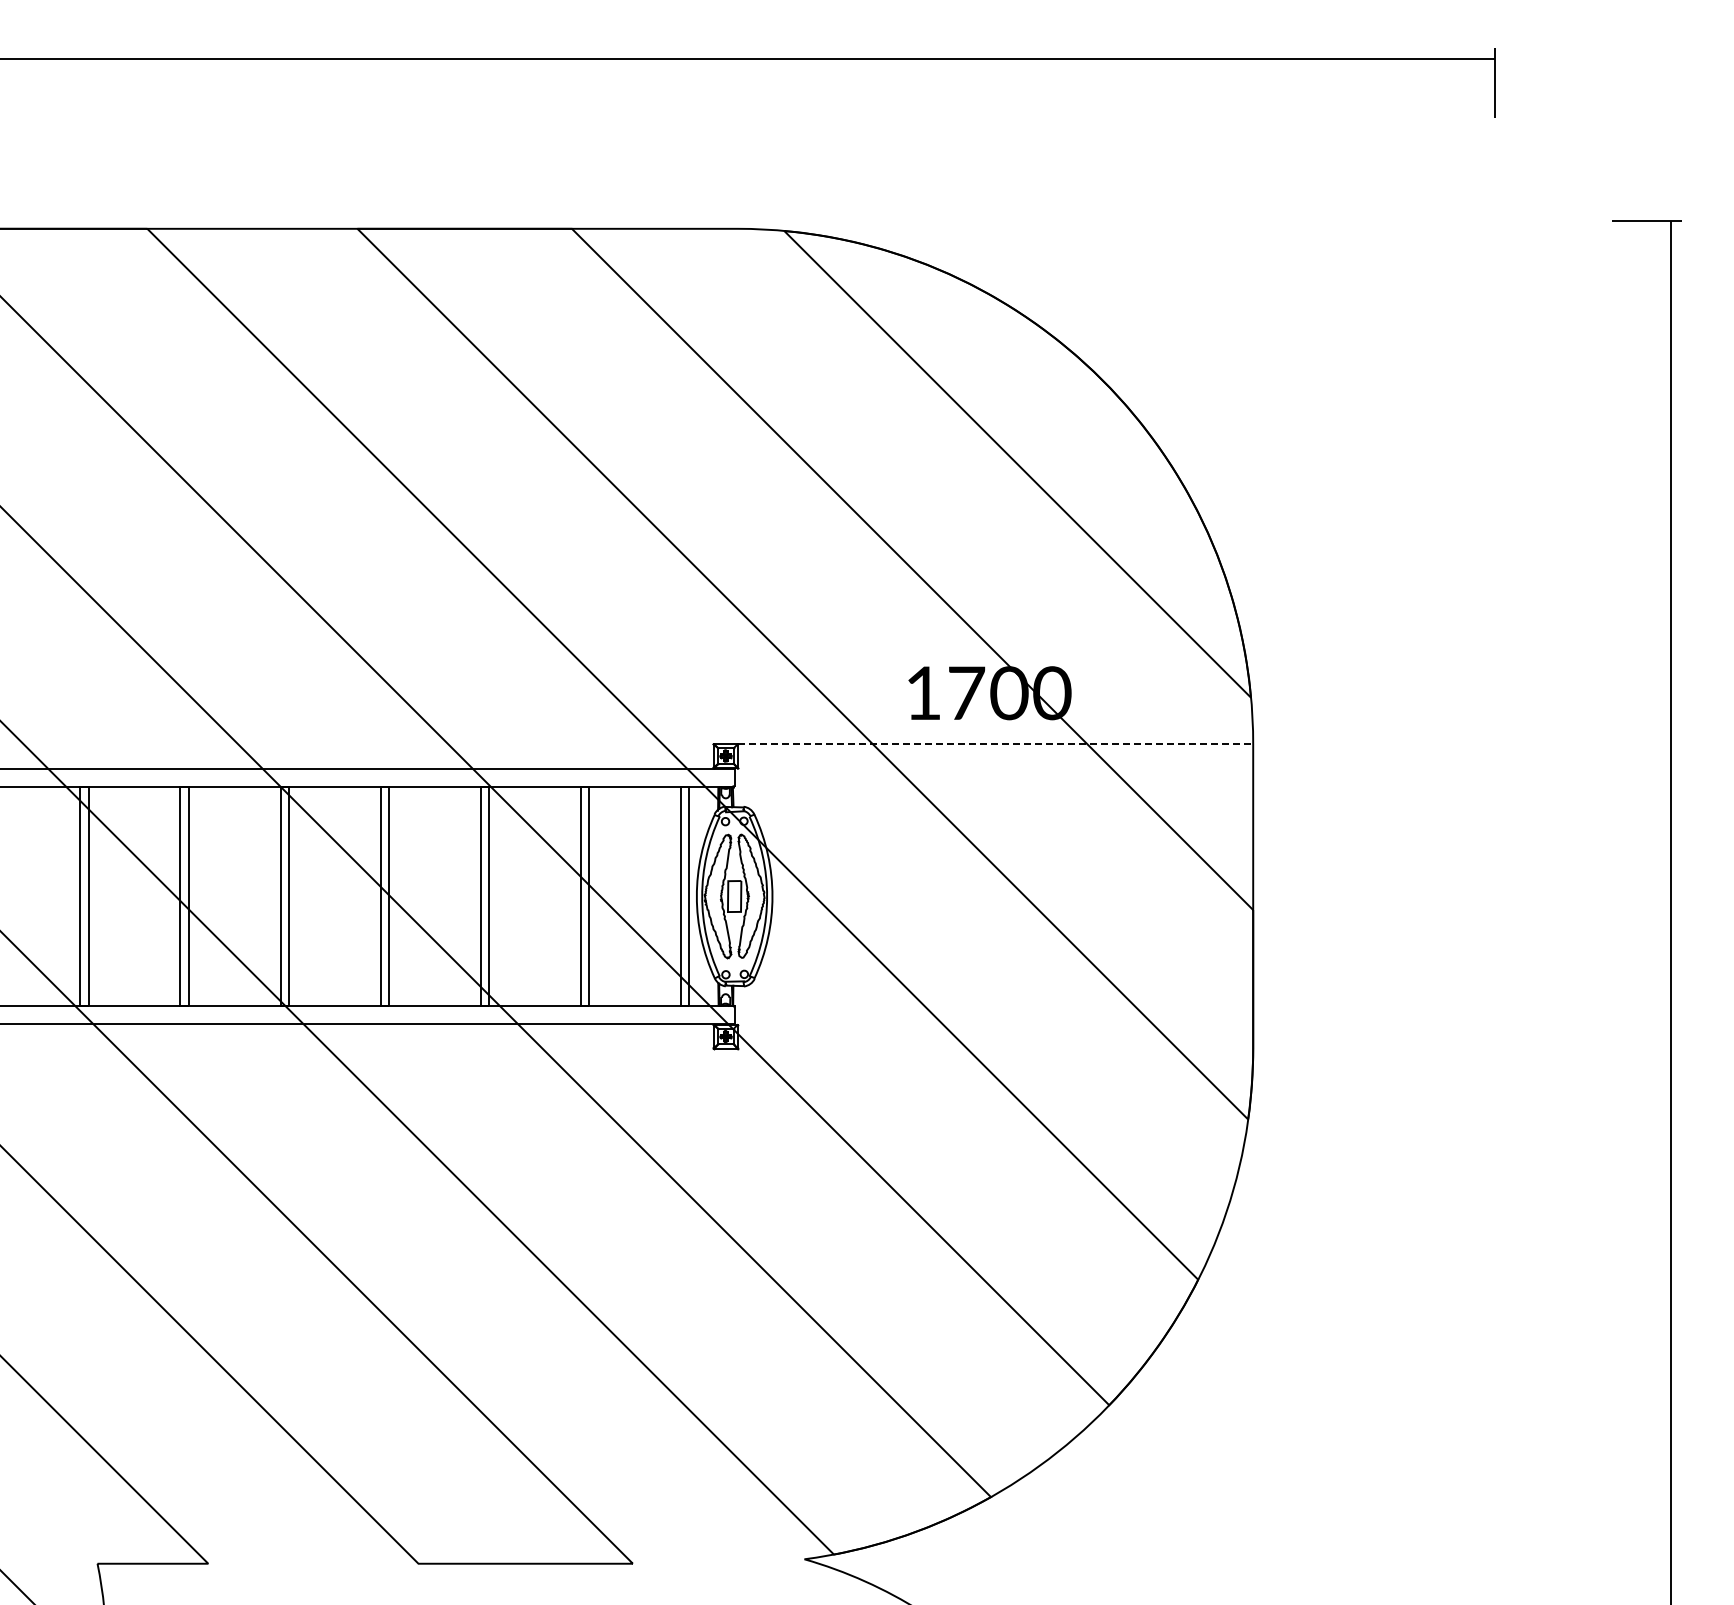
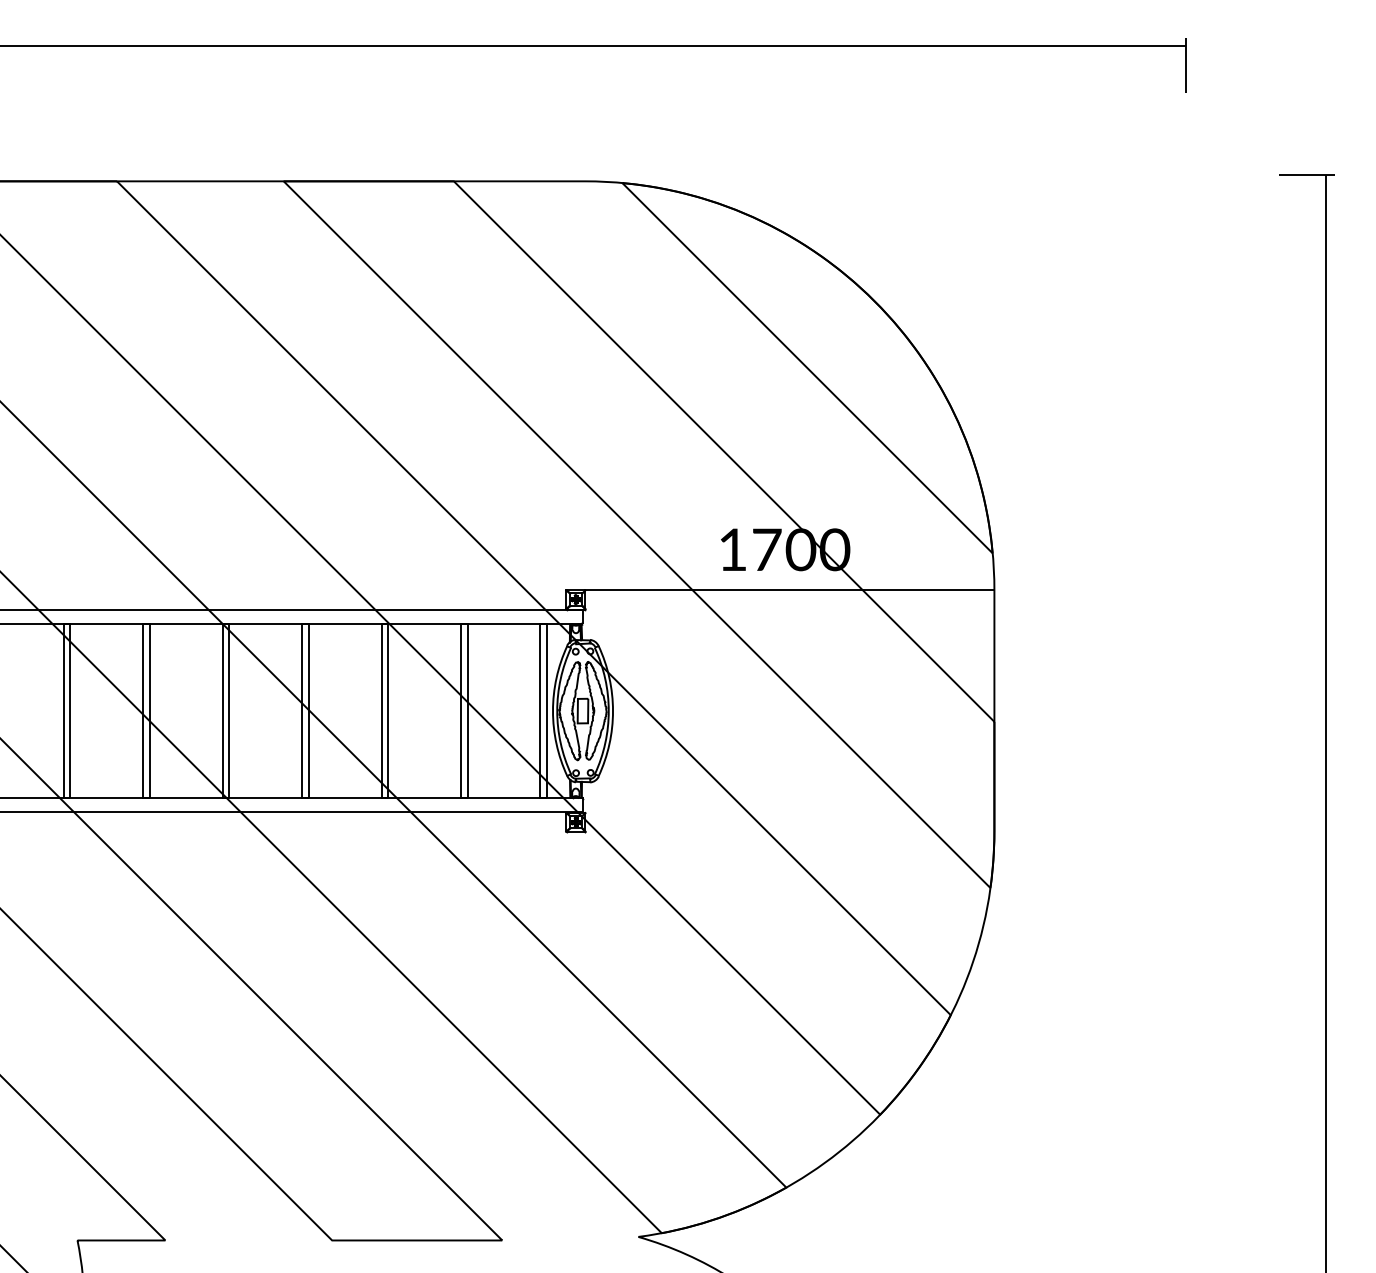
line: (995, 744) -> (789, 590), dashed -> solid

